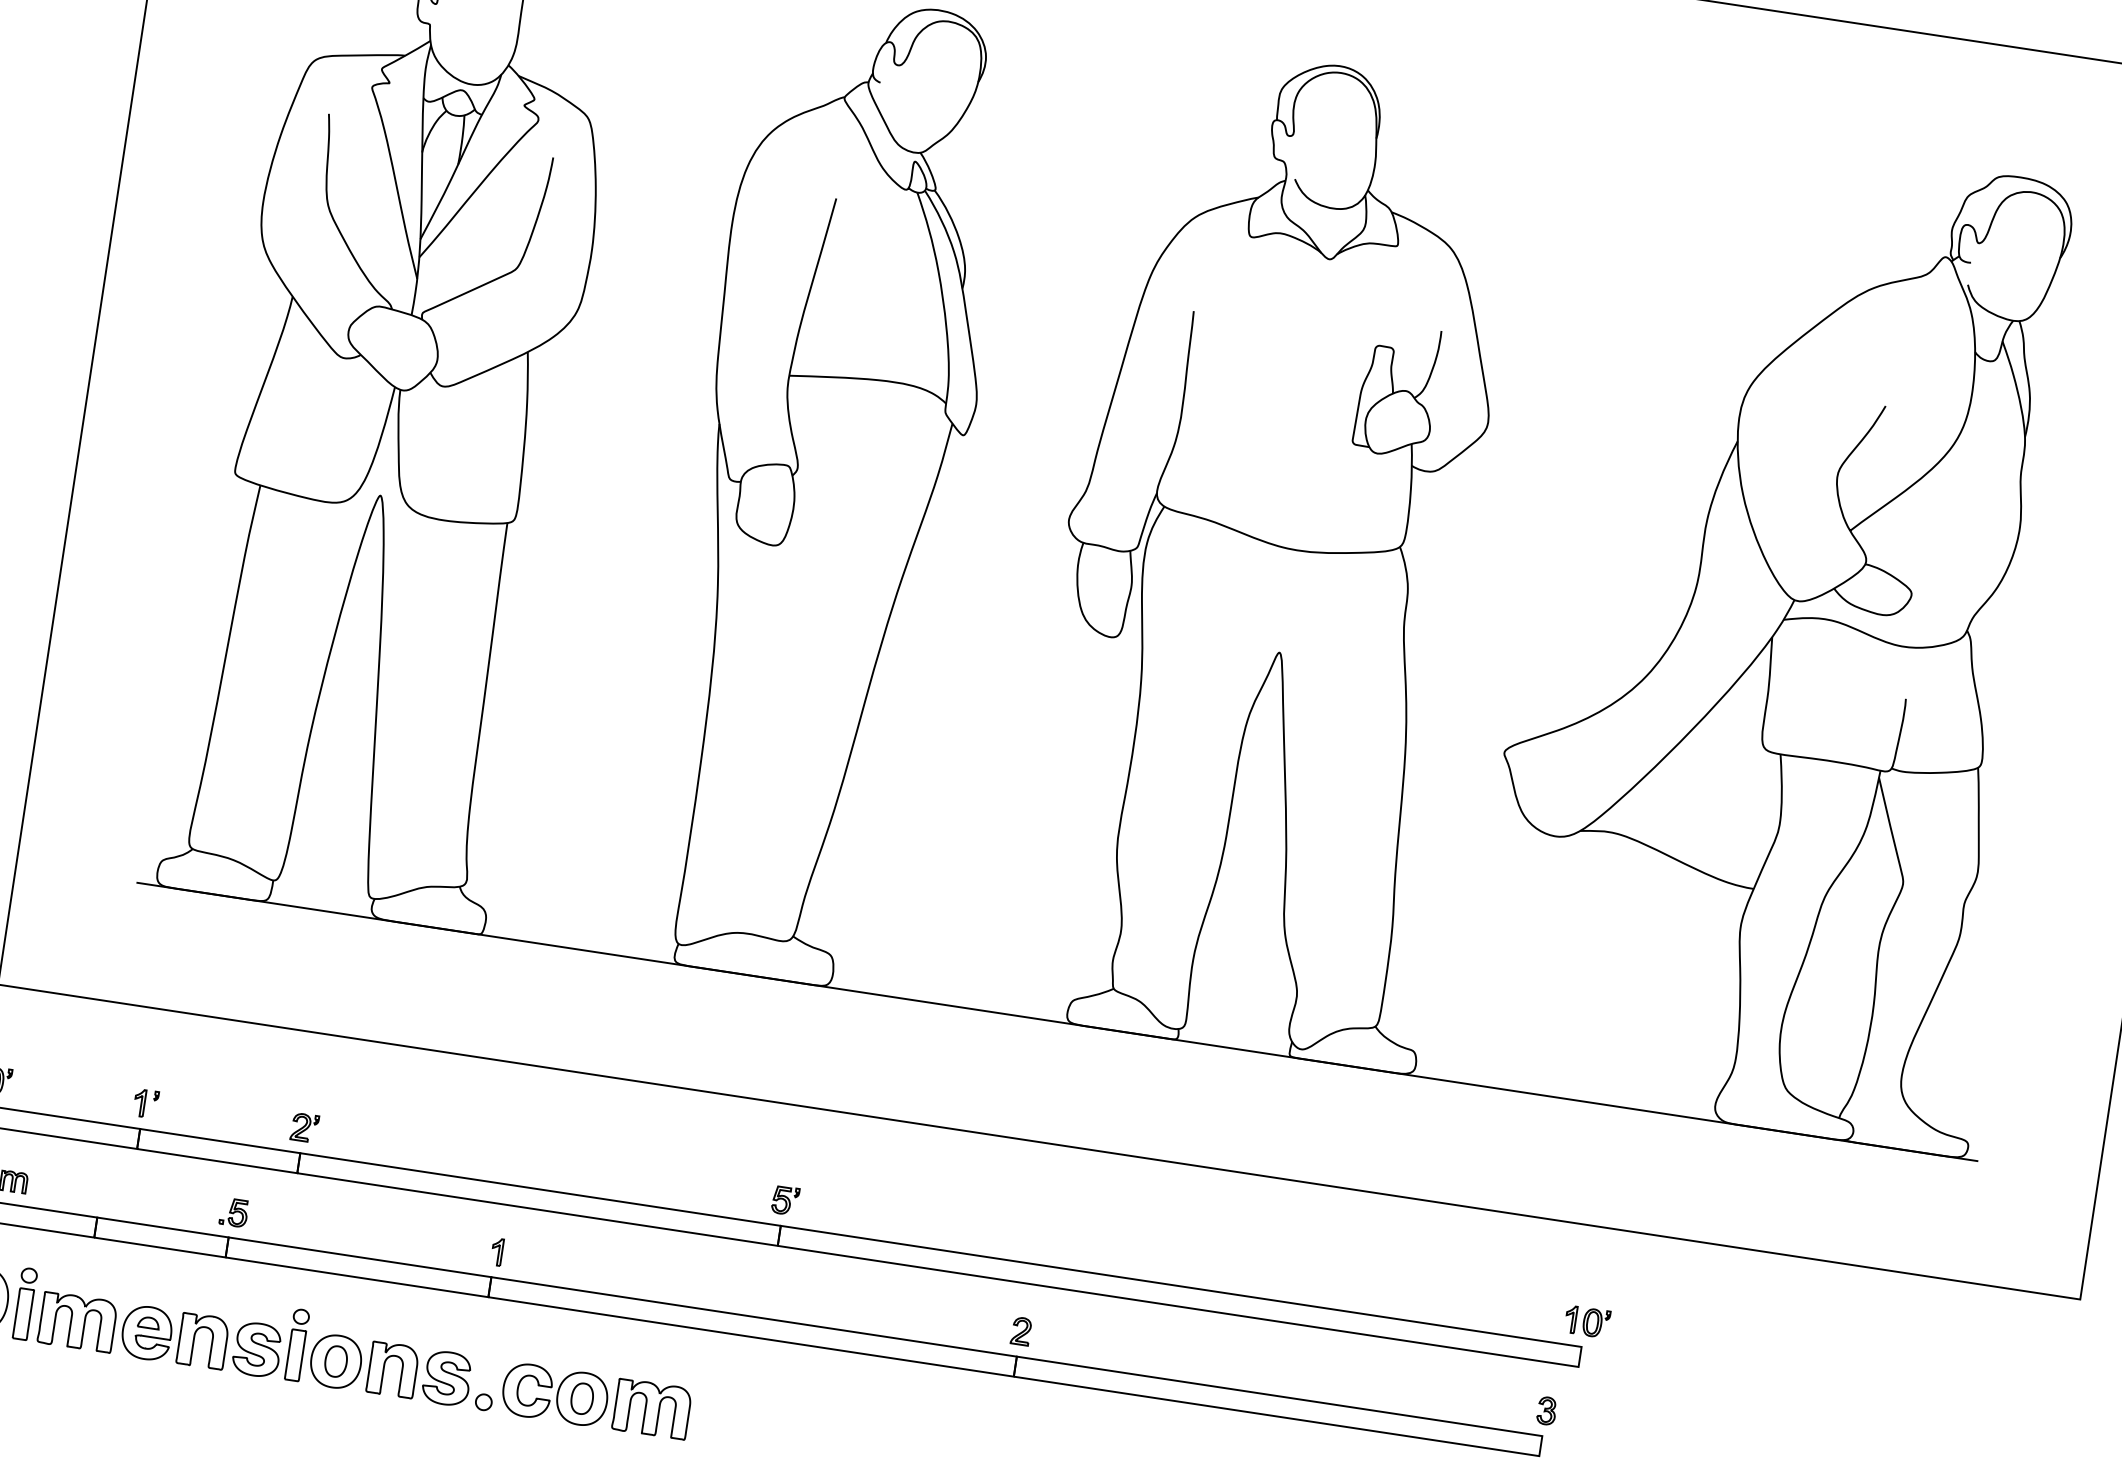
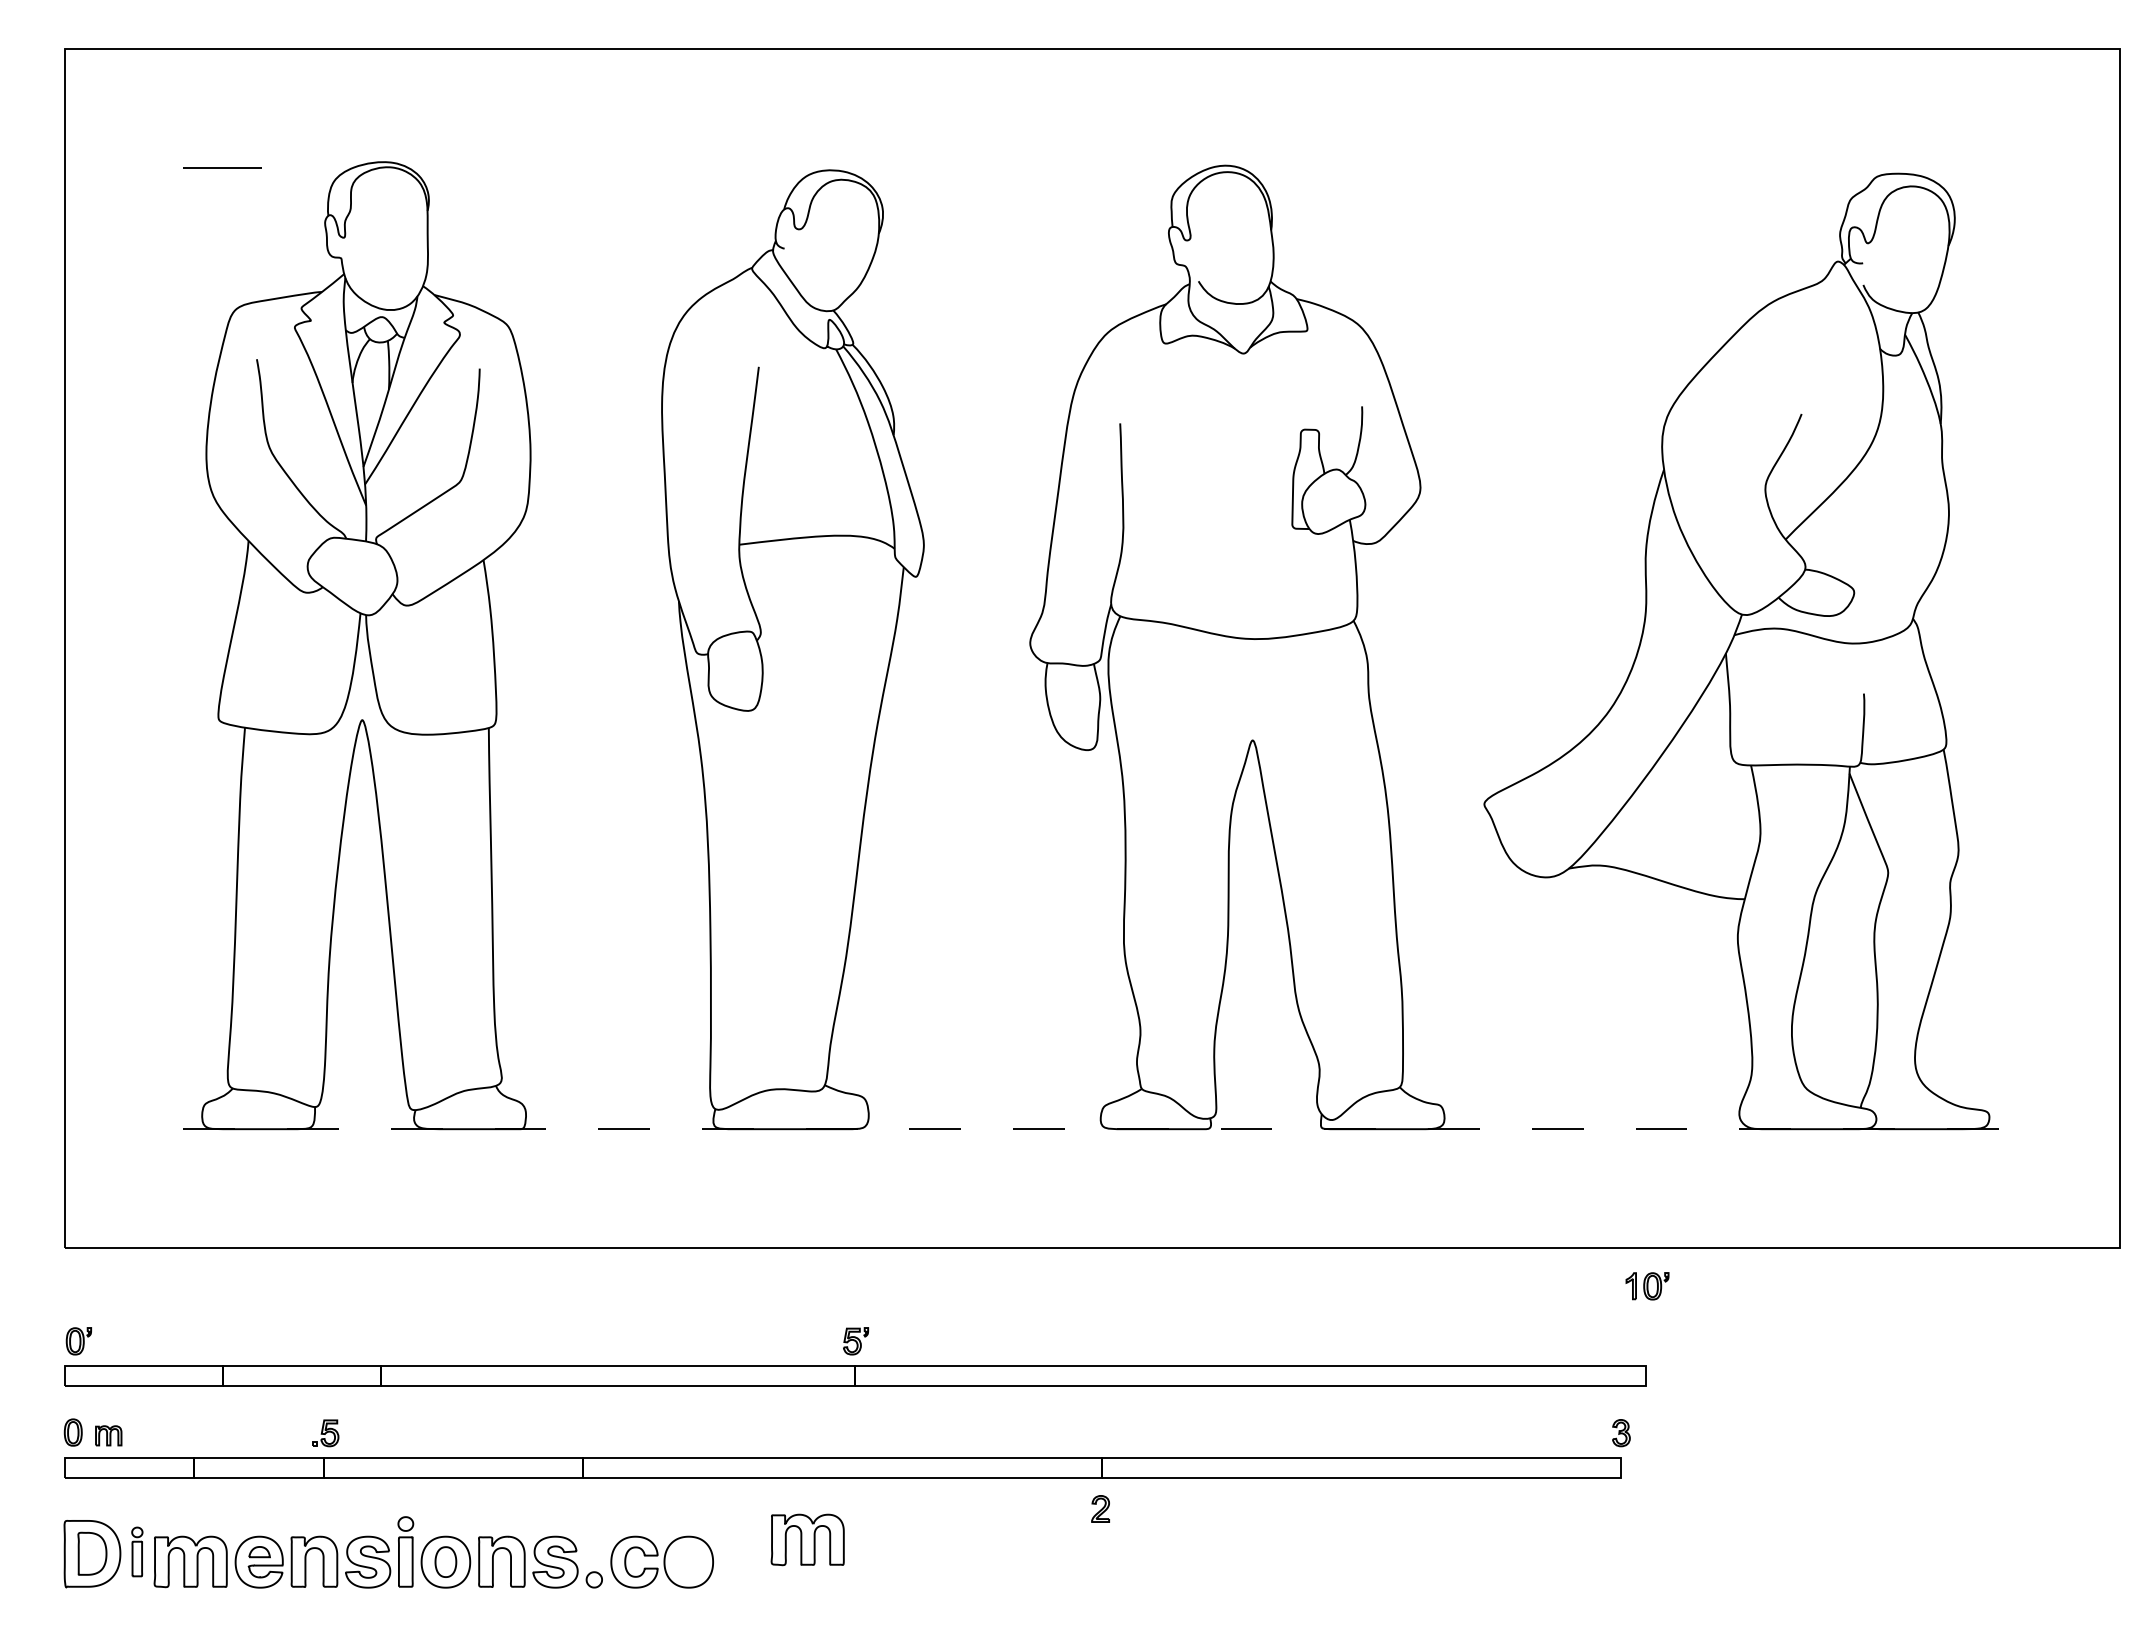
line: (1057, 1022) -> (1092, 1129), solid -> dashed
part: (145, 1104) -> (224, 1341), removed
part: (304, 1128) -> (381, 1341), removed
part: (497, 1251) -> (585, 1432), removed
part: (25, 1303) -> (137, 1551), size x0.7
part: (1587, 1322) -> (1647, 1286), moved
part: (1021, 1330) -> (1100, 1508), moved
part: (582, 1398) -> (688, 1561), removed
part: (651, 1408) -> (807, 1539), moved

